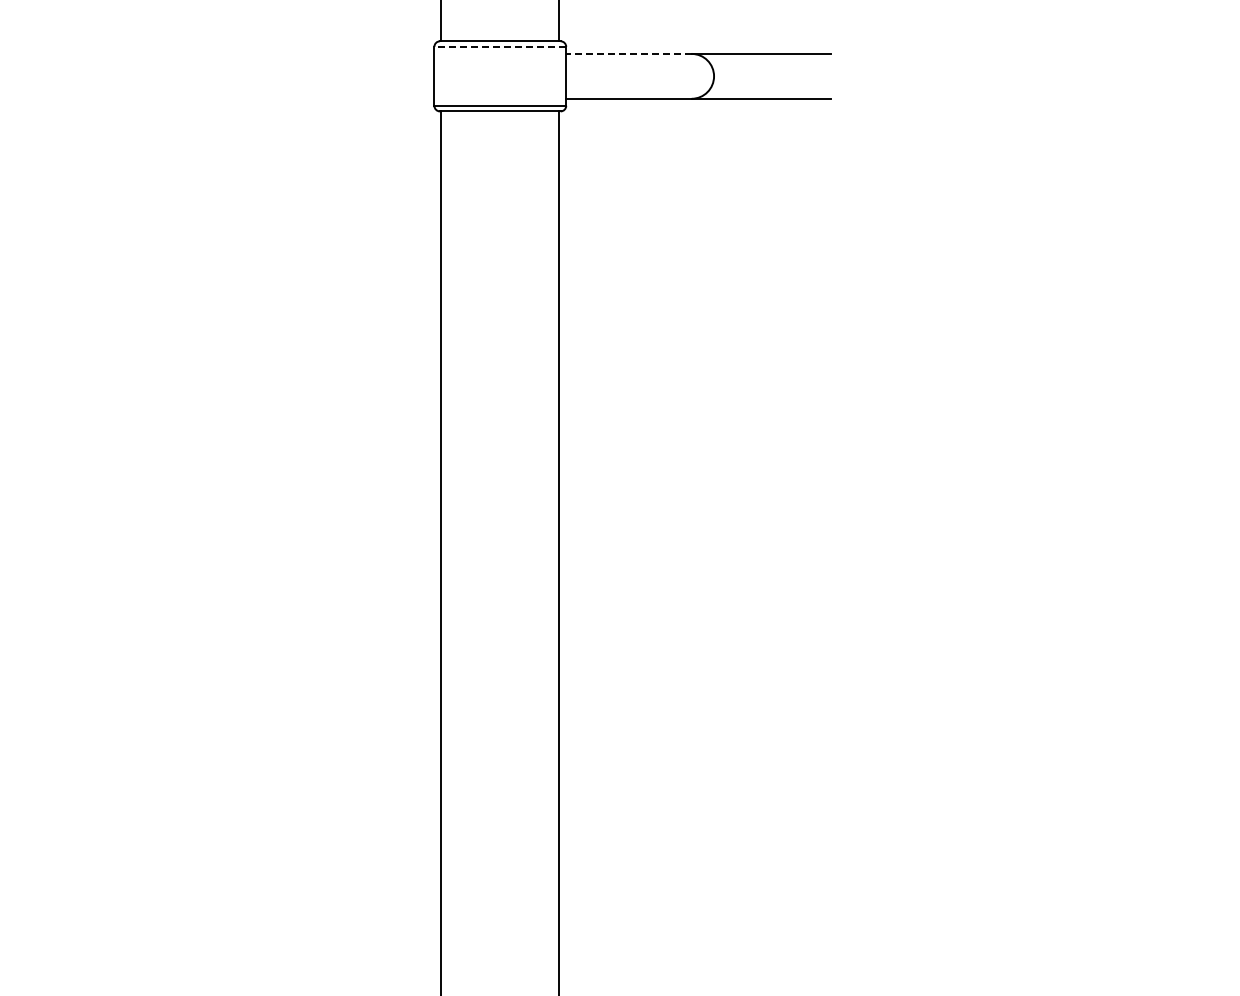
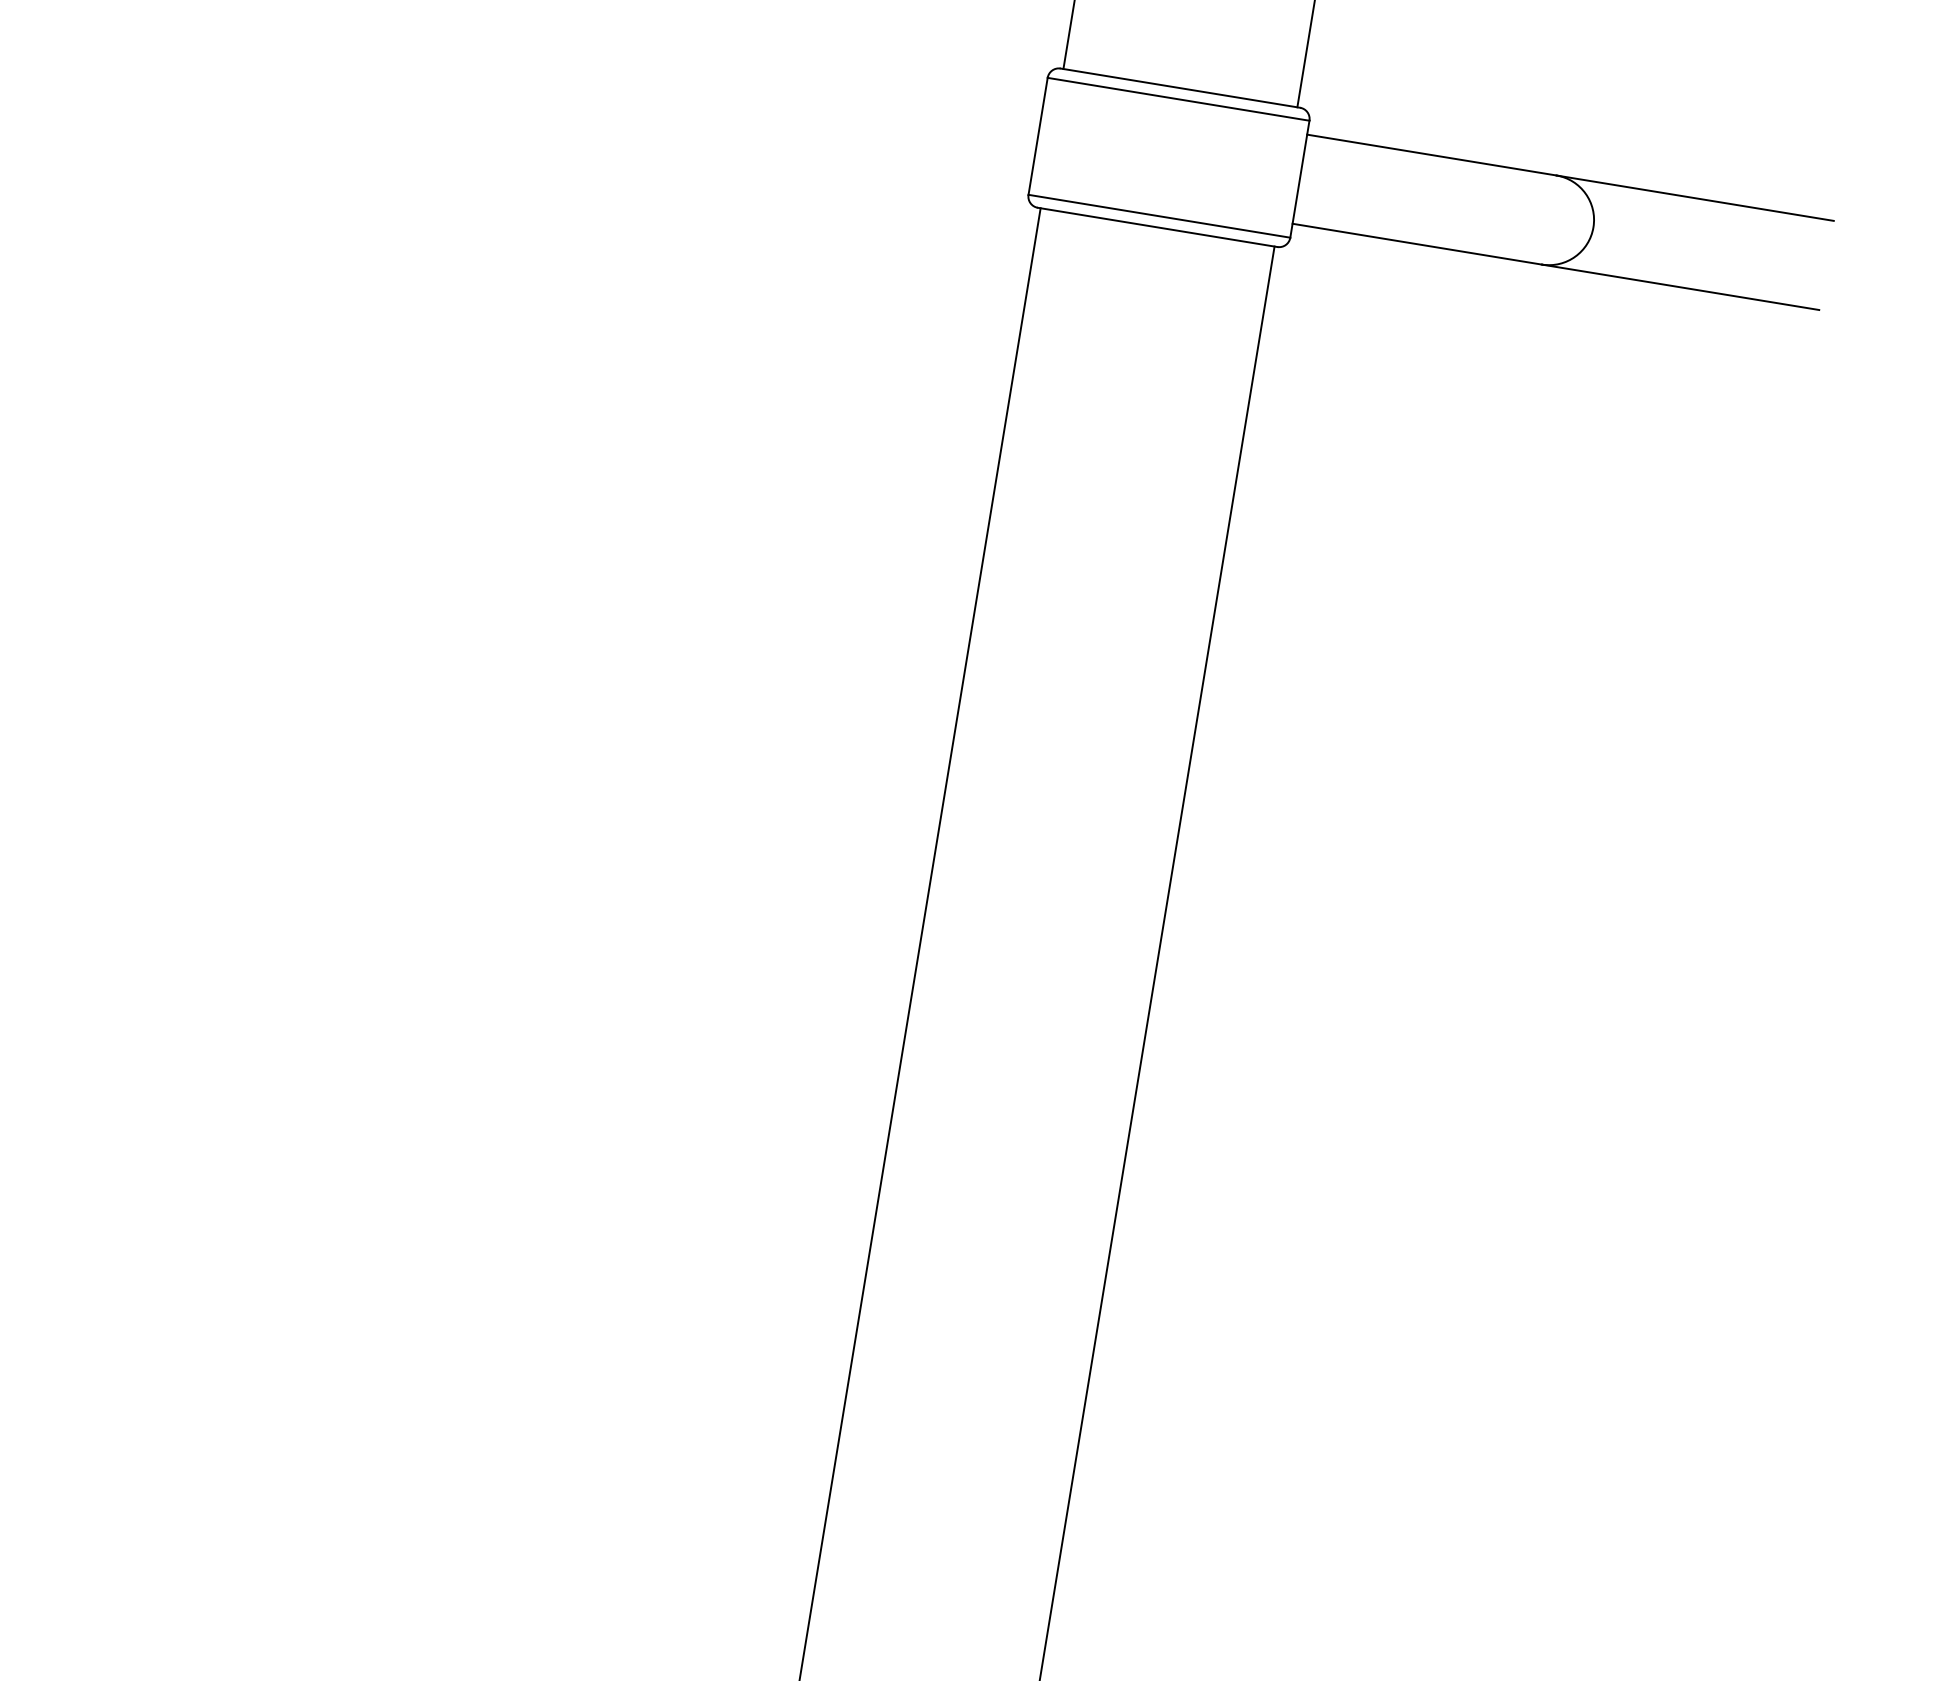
line: (500, 46) -> (1179, 98), dashed -> solid
line: (628, 53) -> (1430, 154), dashed -> solid

